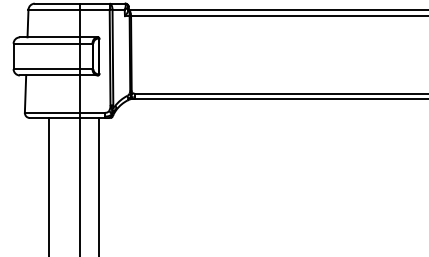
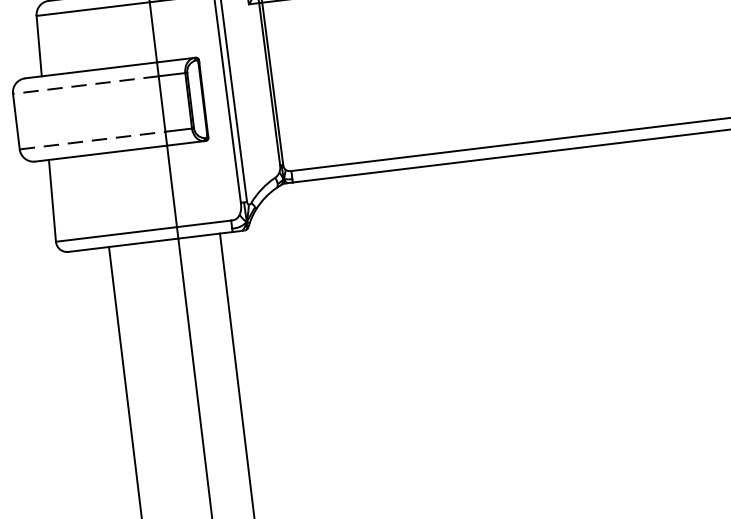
line: (46, 43) -> (84, 84), solid -> dashed
line: (47, 69) -> (93, 141), solid -> dashed

